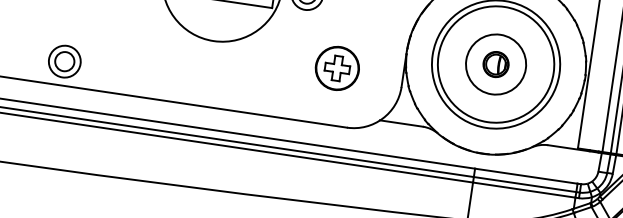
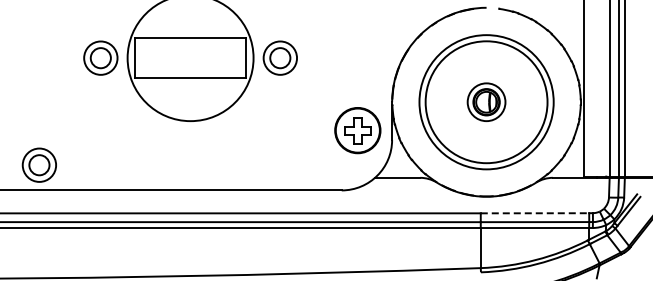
circle: (496, 63) -> (486, 101), size x0.6
part: (337, 68) -> (357, 130), moved
line: (526, 176) -> (535, 213), solid -> dashed

